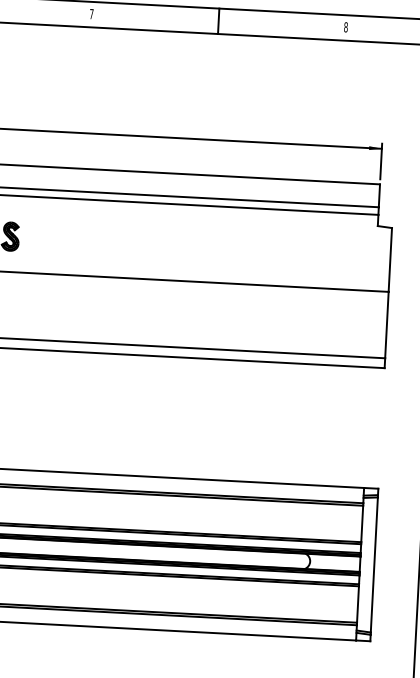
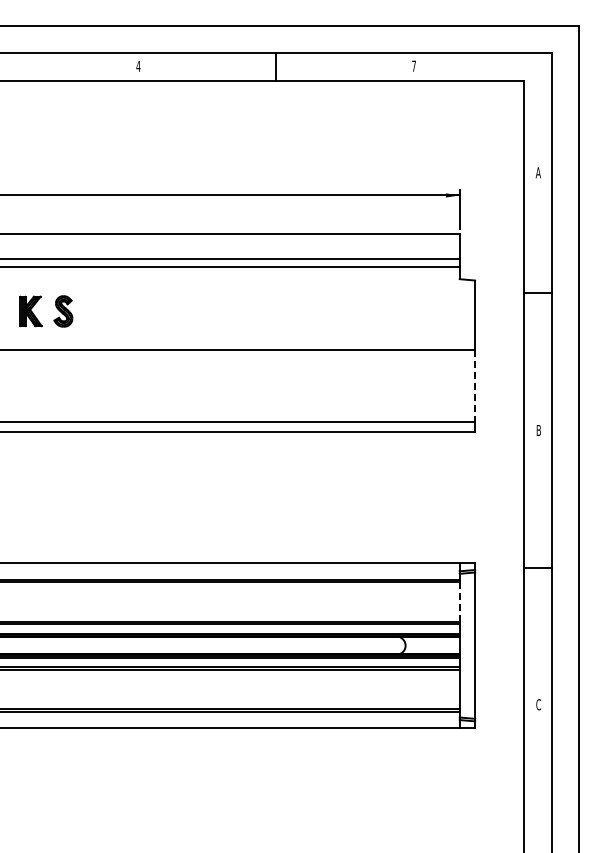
text: (91, 13) -> (138, 65), 7 -> 4
text: (346, 26) -> (414, 65), 8 -> 7
line: (387, 324) -> (475, 385), solid -> dashed
line: (361, 524) -> (459, 602), solid -> dashed

